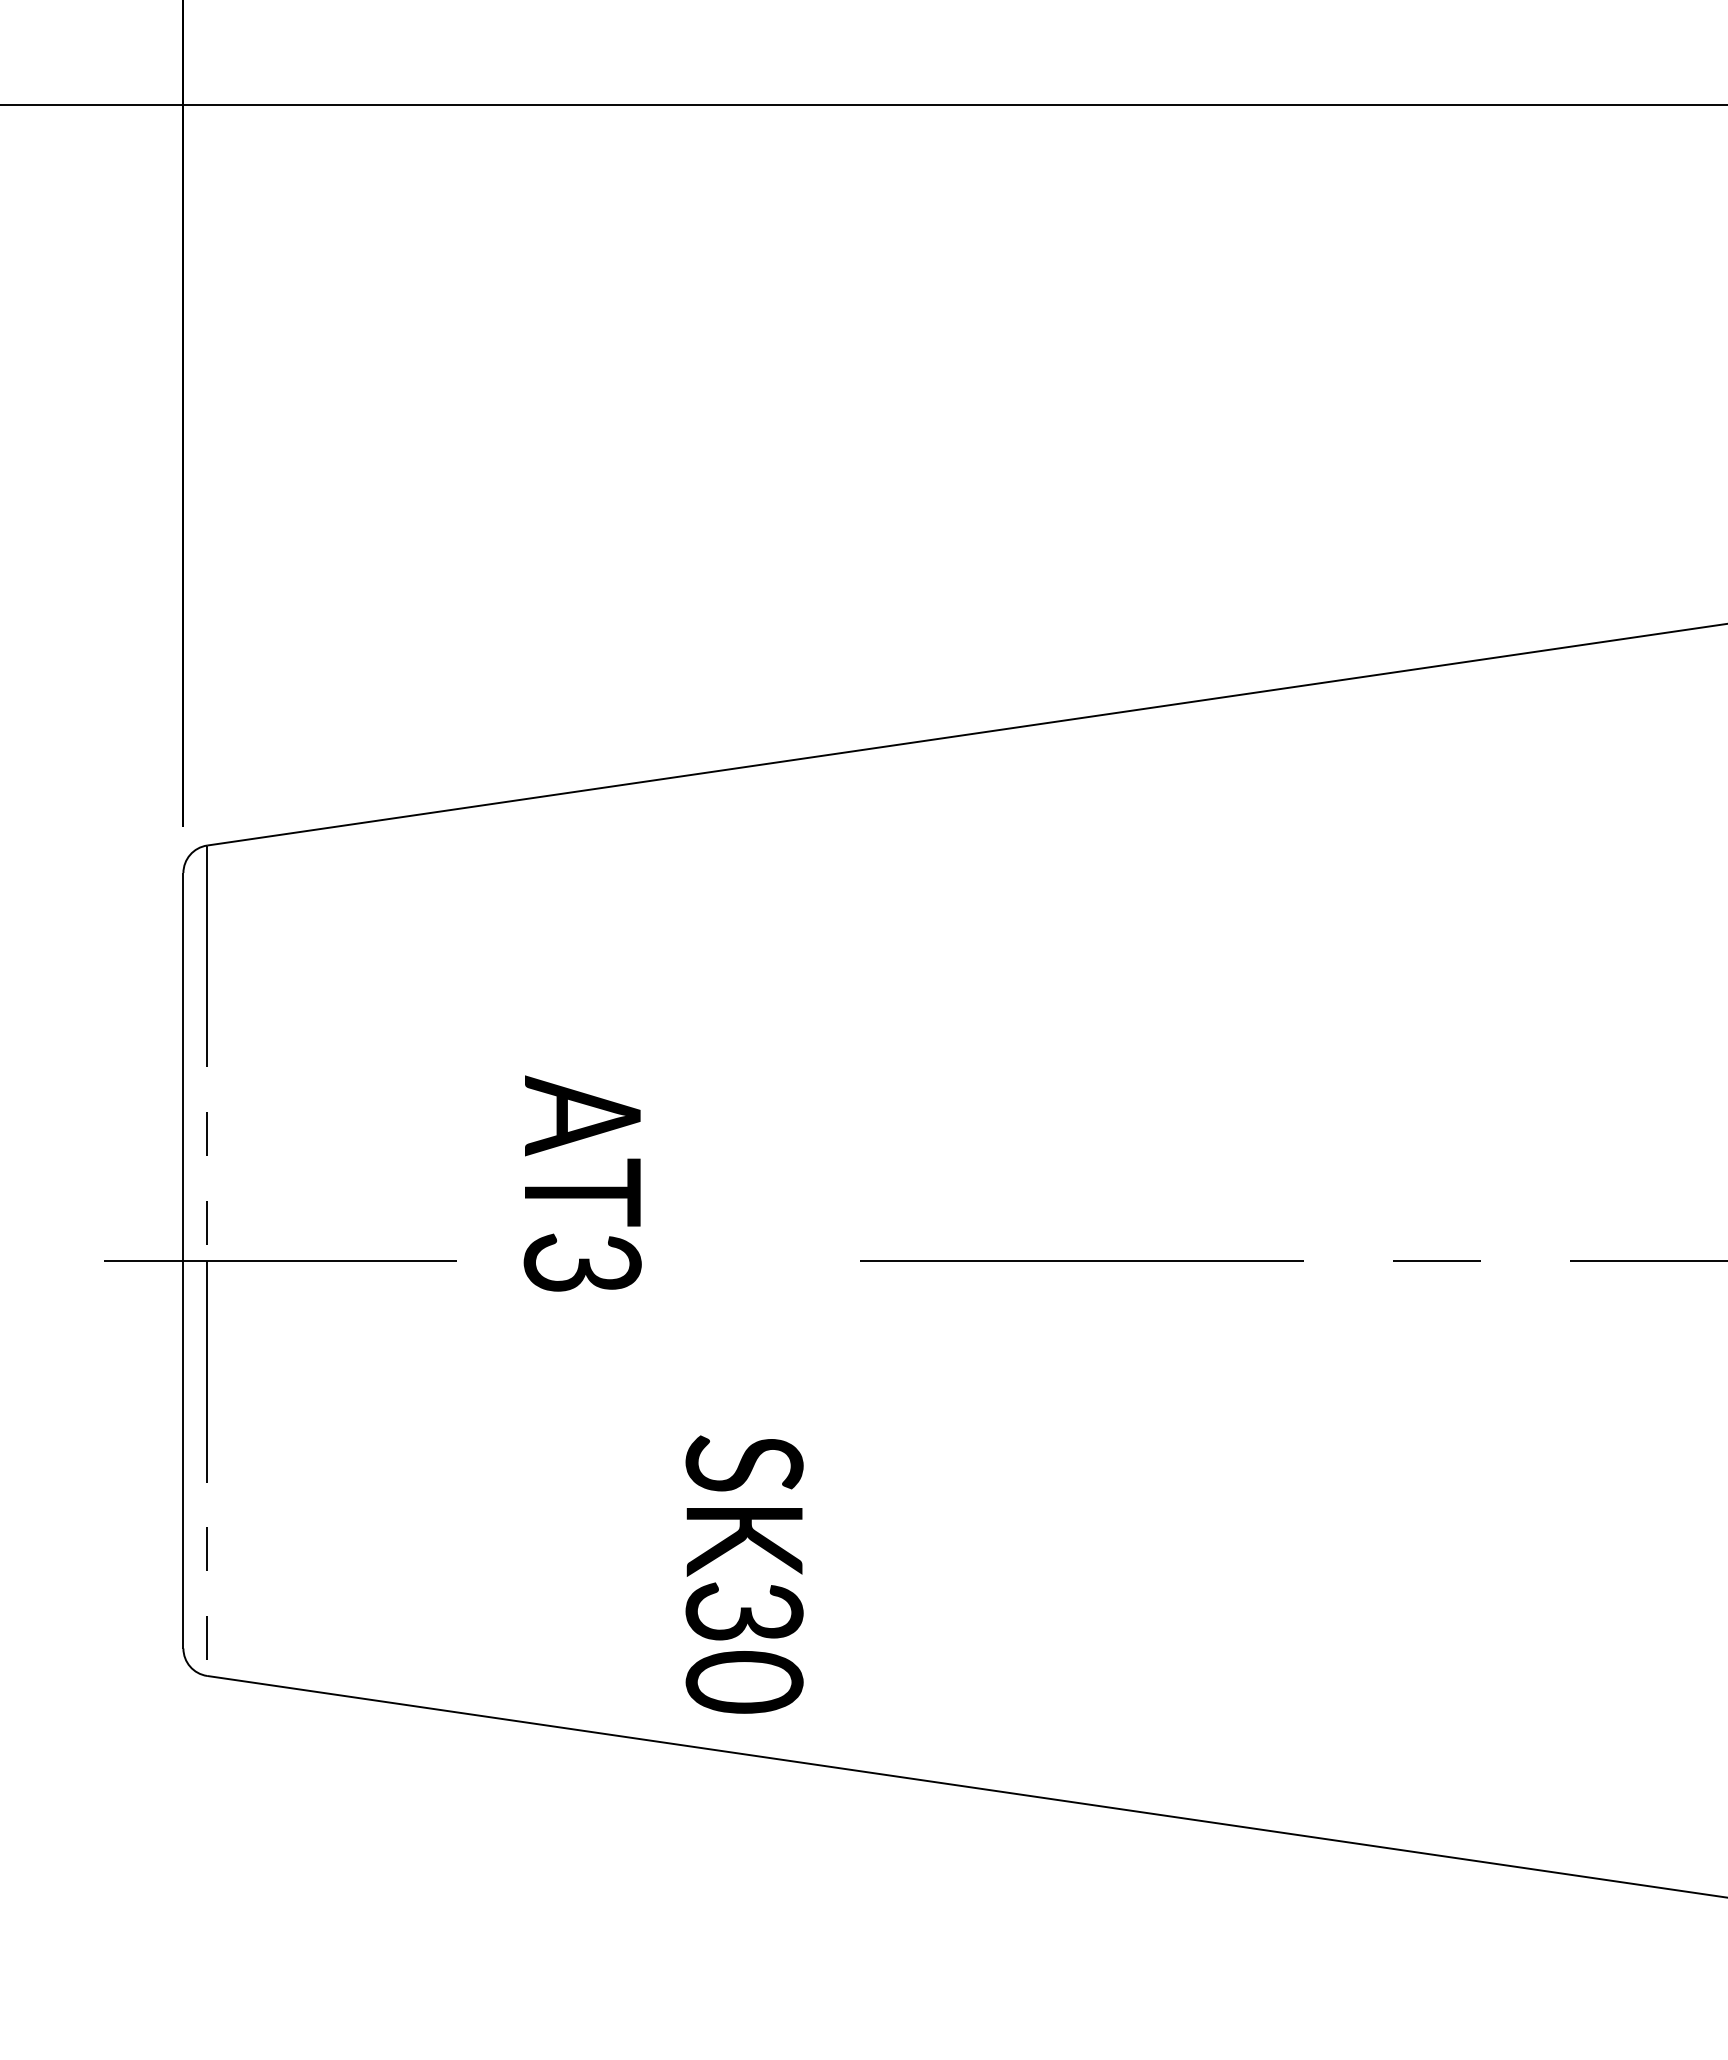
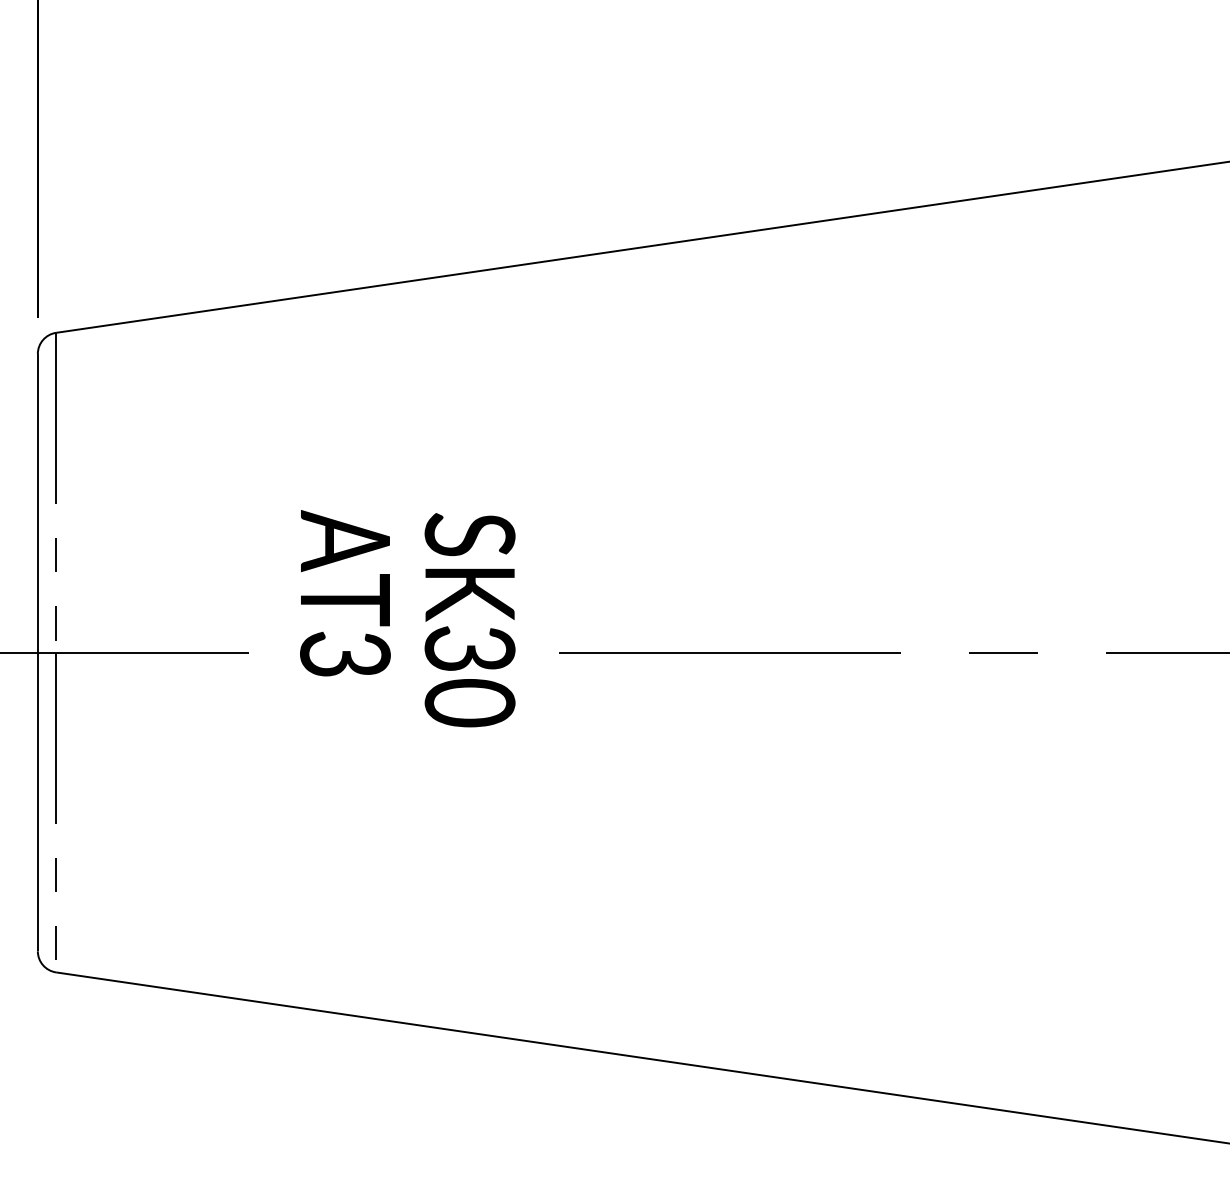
text: (744, 1574) -> (469, 620), moved

